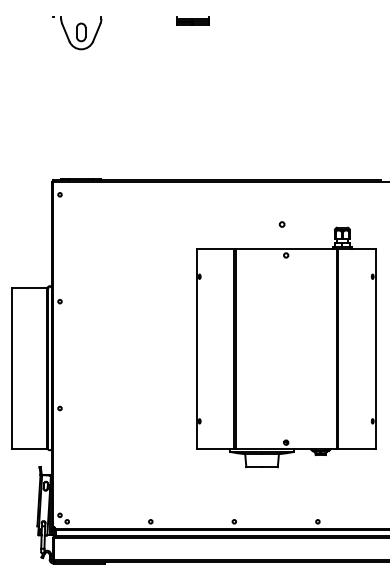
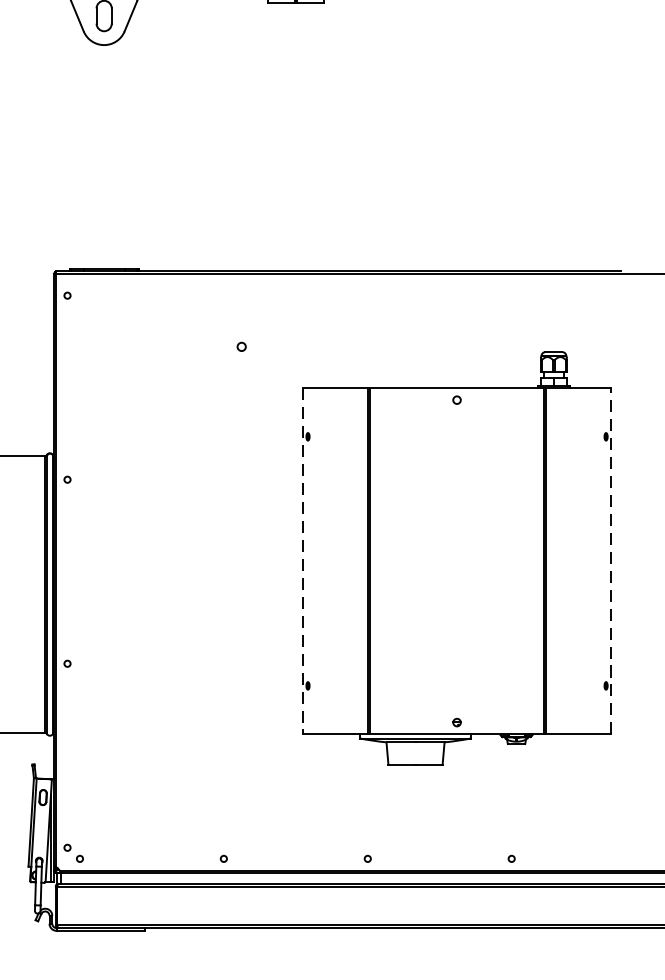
circle: (281, 224) -> (240, 346), moved
line: (375, 348) -> (610, 560), solid -> dashed
line: (196, 349) -> (302, 562), solid -> dashed

